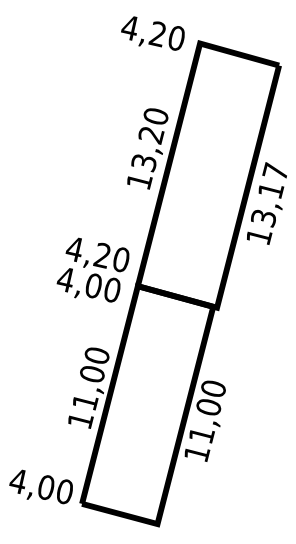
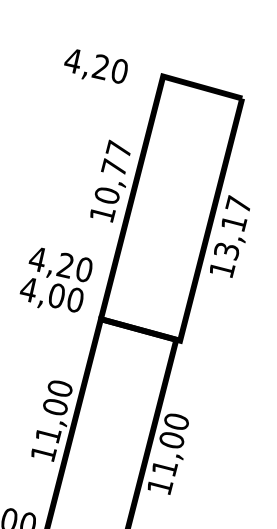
text: (152, 33) -> (95, 66), moved
text: (149, 139) -> (112, 172), 13,20 -> 10,77
text: (92, 269) -> (55, 279), moved

